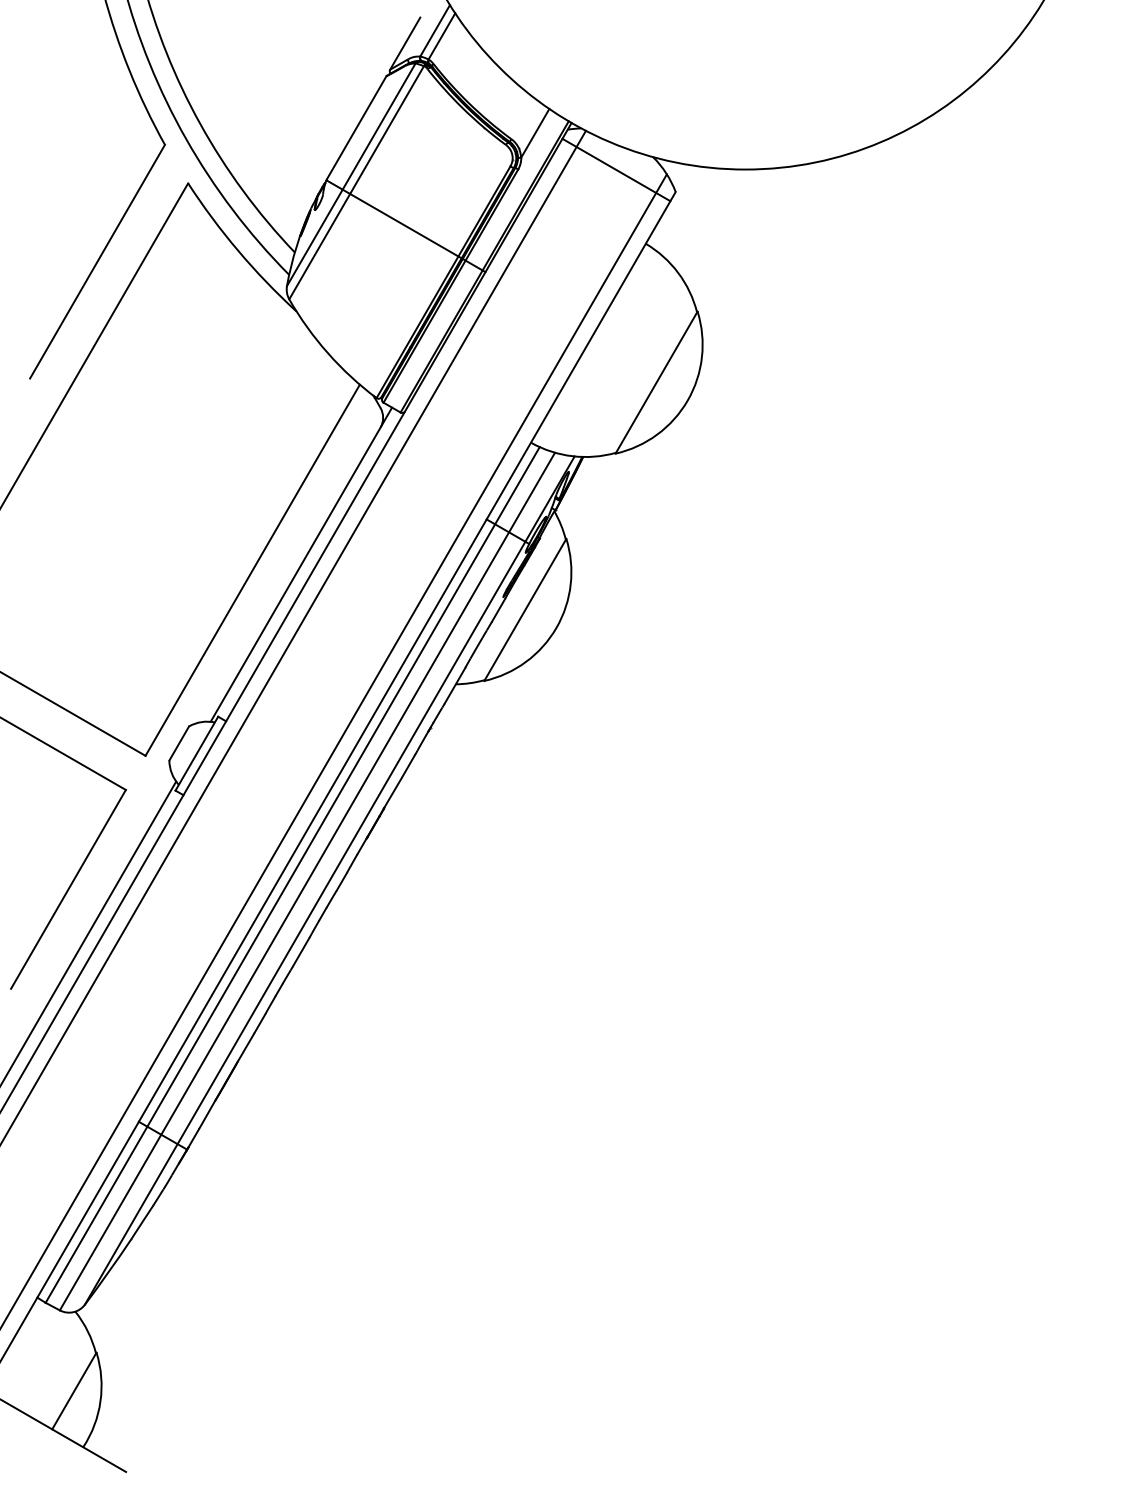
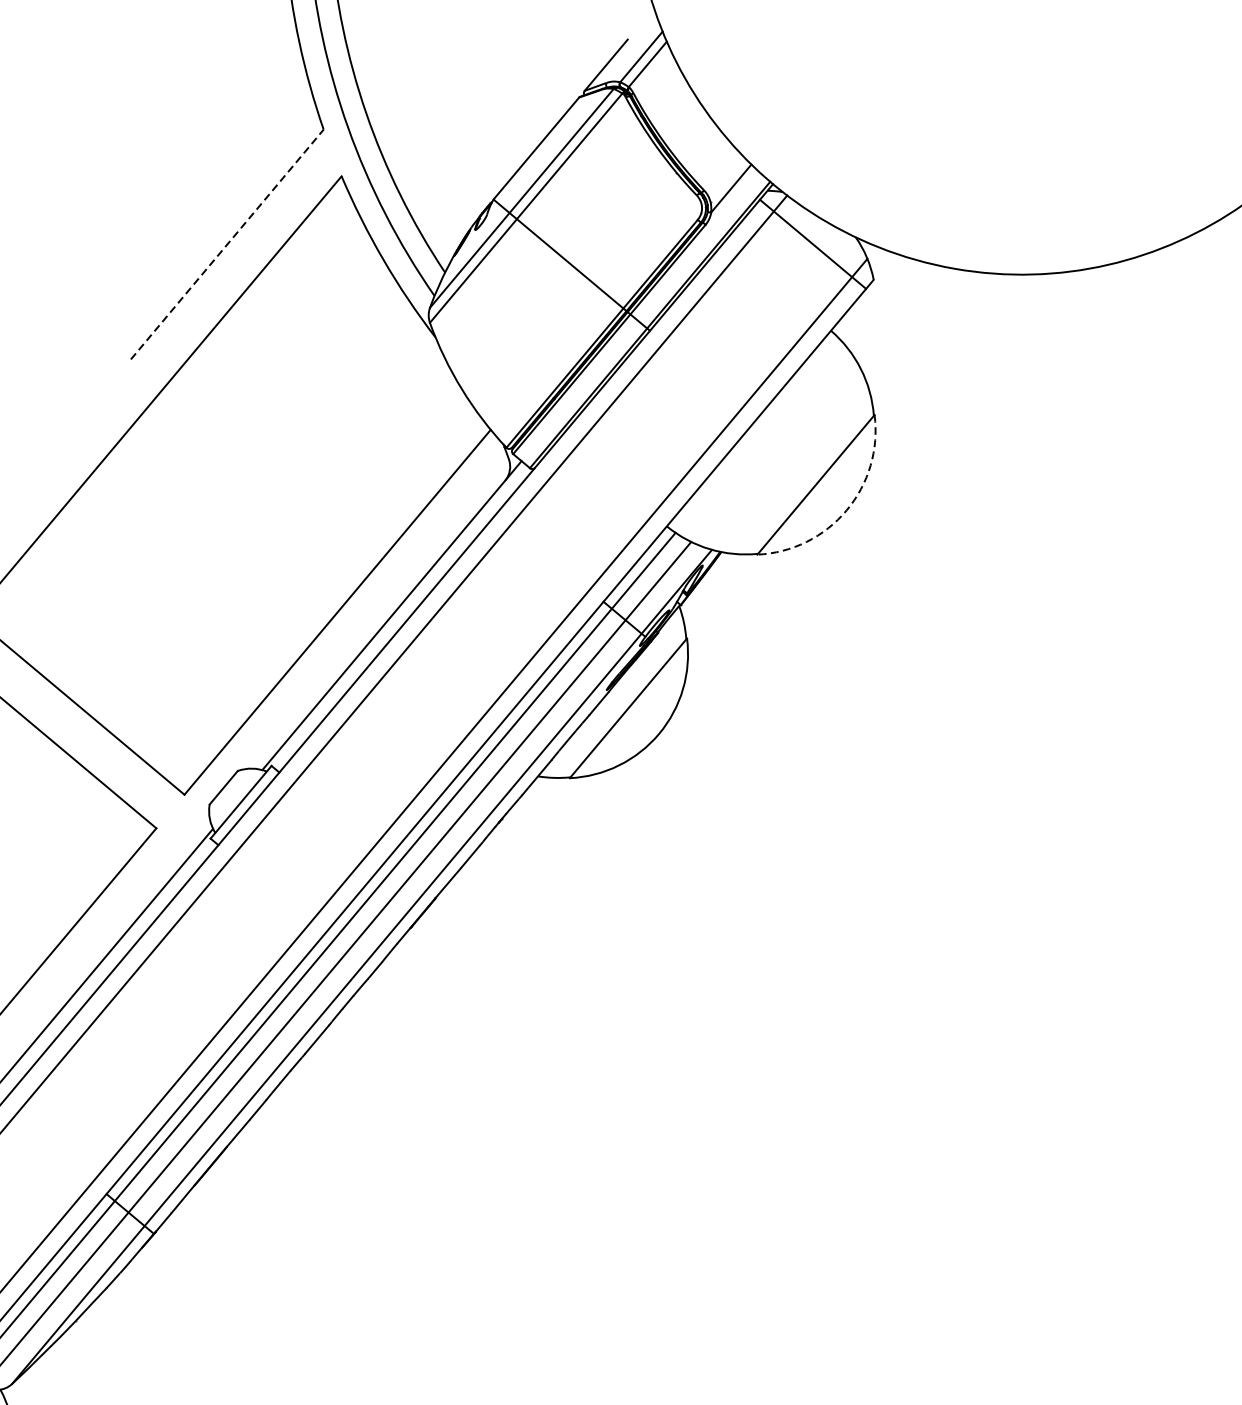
line: (97, 261) -> (227, 244), solid -> dashed
arc: (687, 400) -> (846, 510), solid -> dashed

